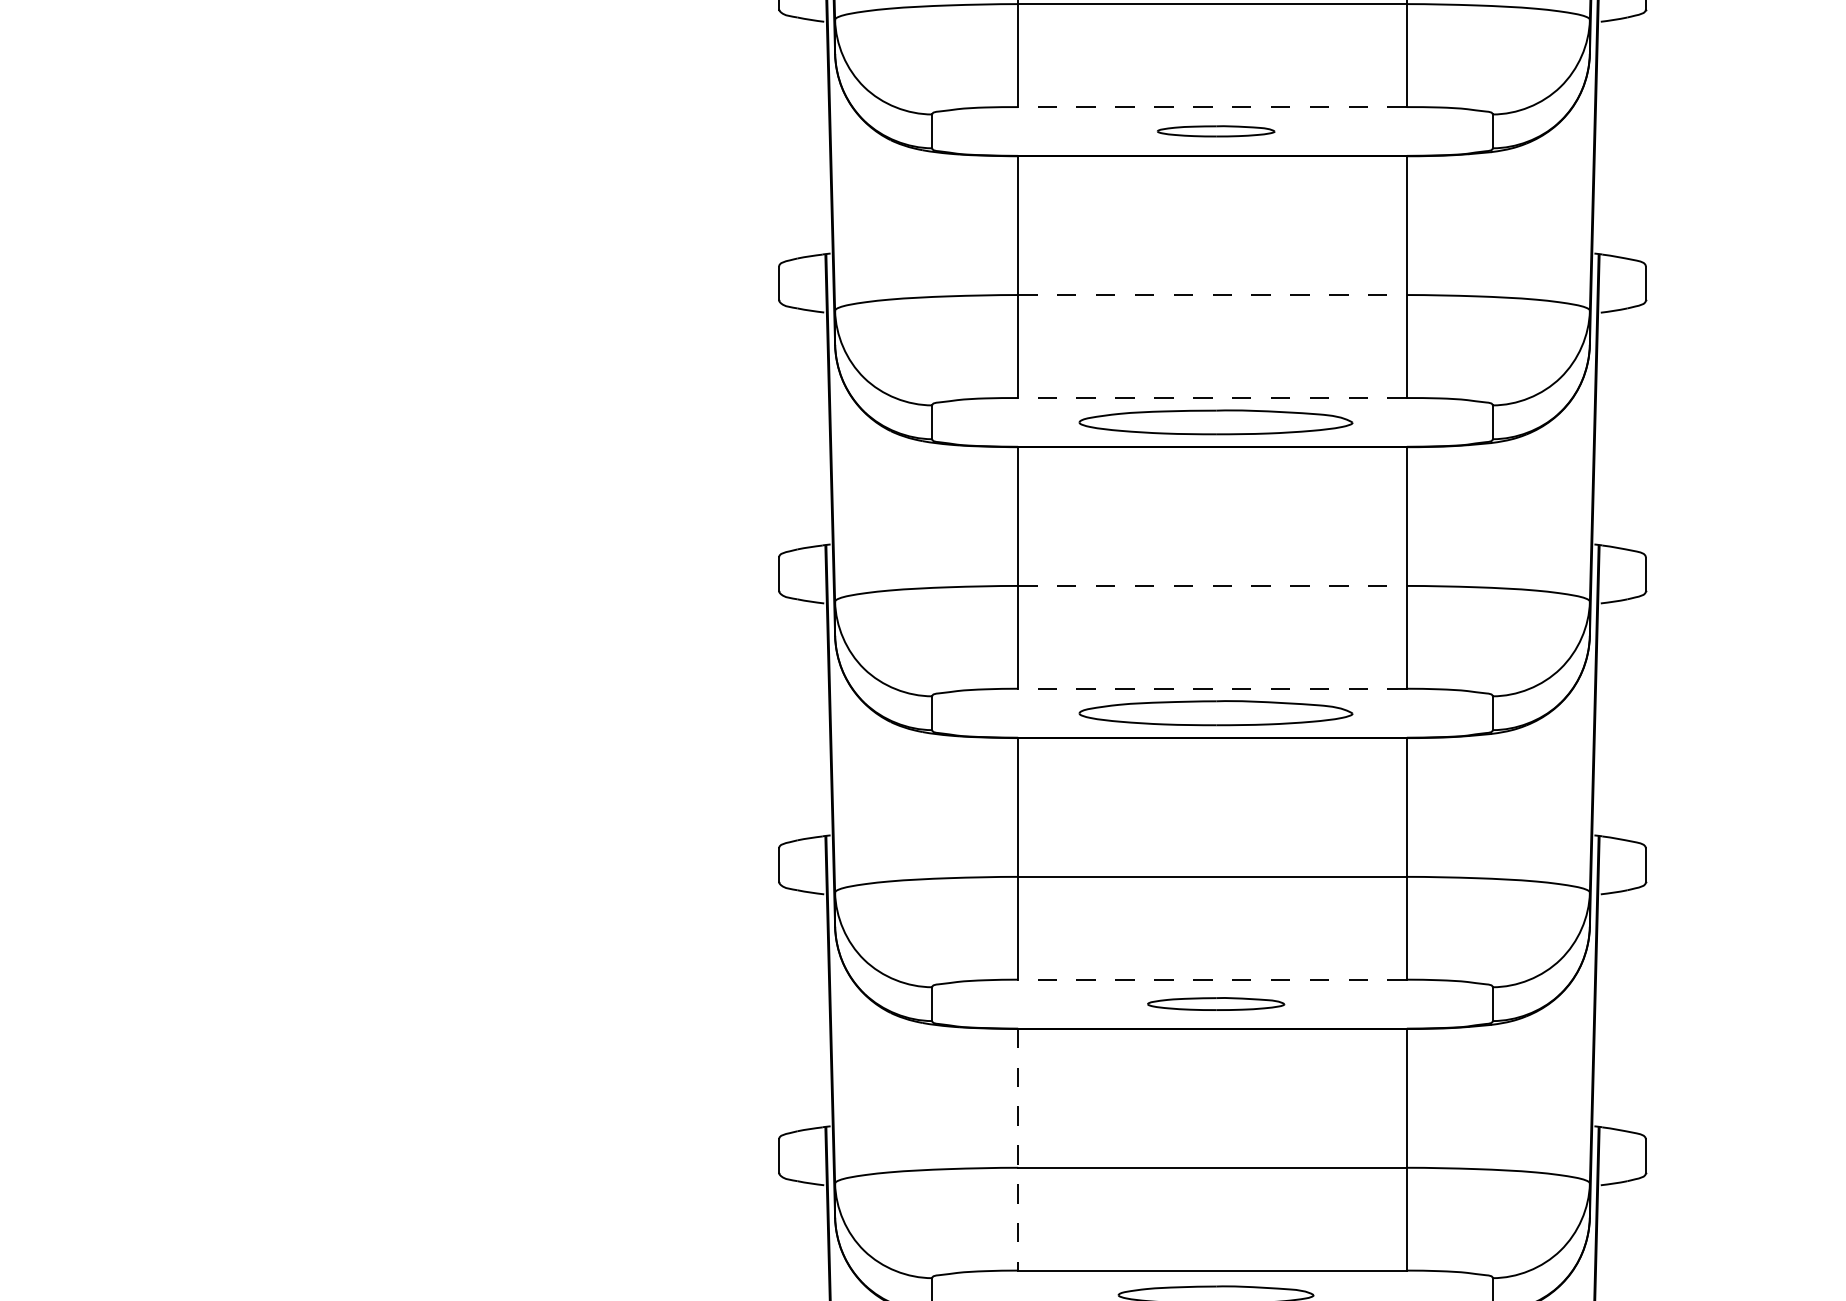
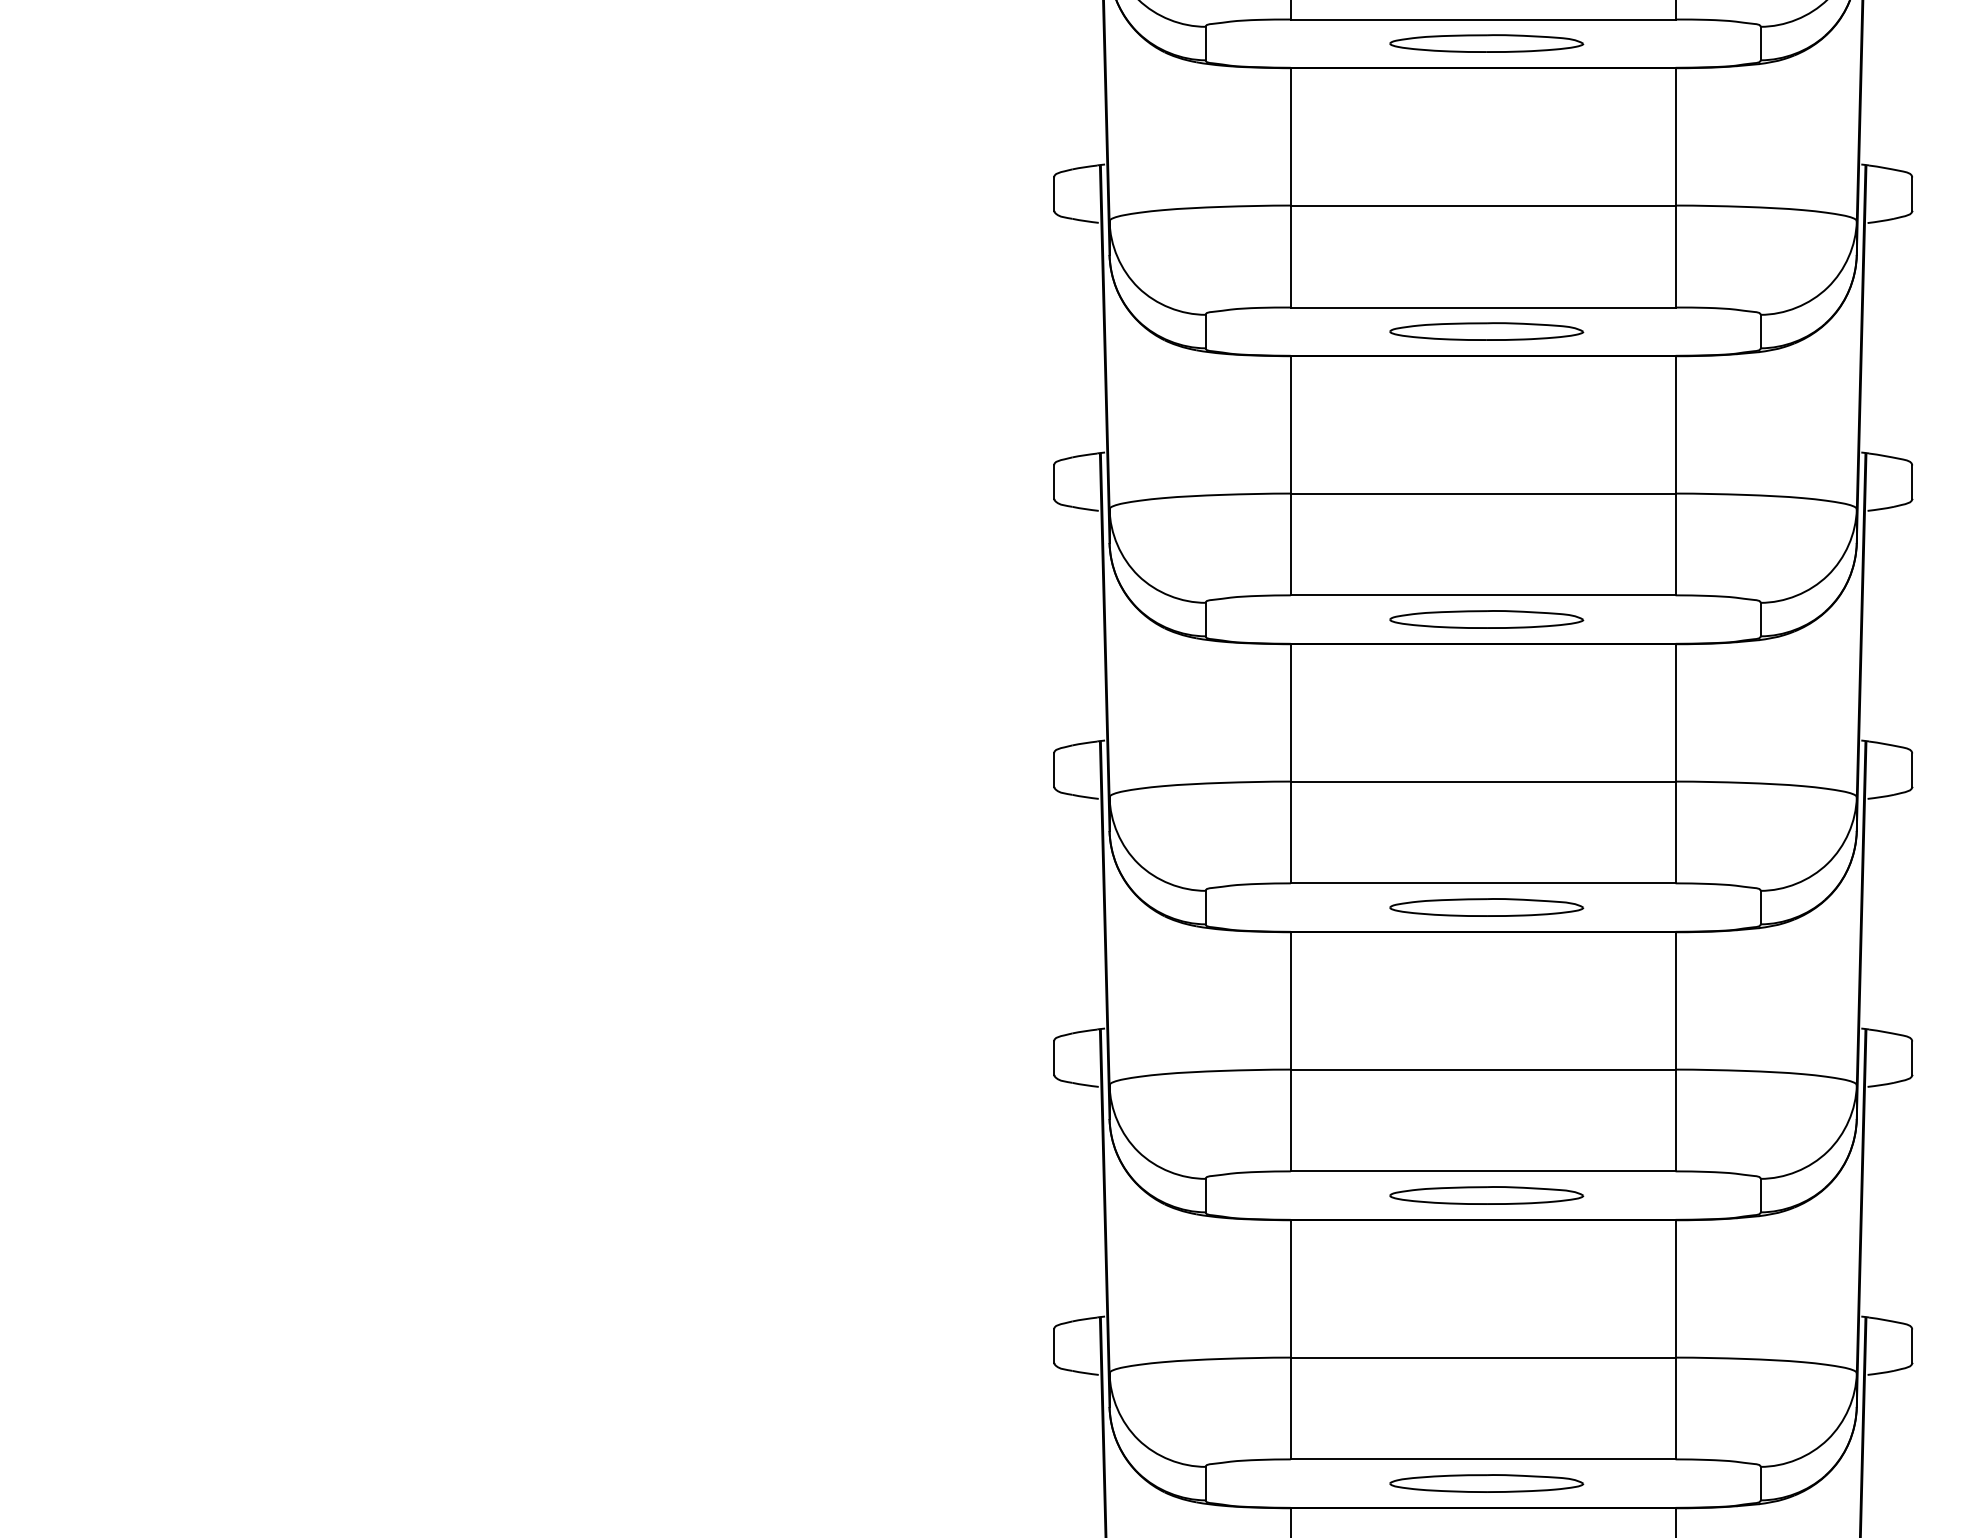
line: (1211, 107) -> (1482, 19), dashed -> solid
part: (1215, 131) -> (1486, 43), size x1.67
line: (1212, 294) -> (1483, 205), dashed -> solid
line: (1211, 397) -> (1482, 307), dashed -> solid
part: (1215, 422) -> (1486, 331), size x0.71
line: (1212, 585) -> (1483, 493), dashed -> solid
line: (1211, 688) -> (1482, 595), dashed -> solid
part: (1215, 713) -> (1486, 619), size x0.71
line: (1211, 979) -> (1482, 883), dashed -> solid
part: (1215, 1004) -> (1486, 907), size x1.43
line: (1017, 1149) -> (1290, 1051), dashed -> solid

